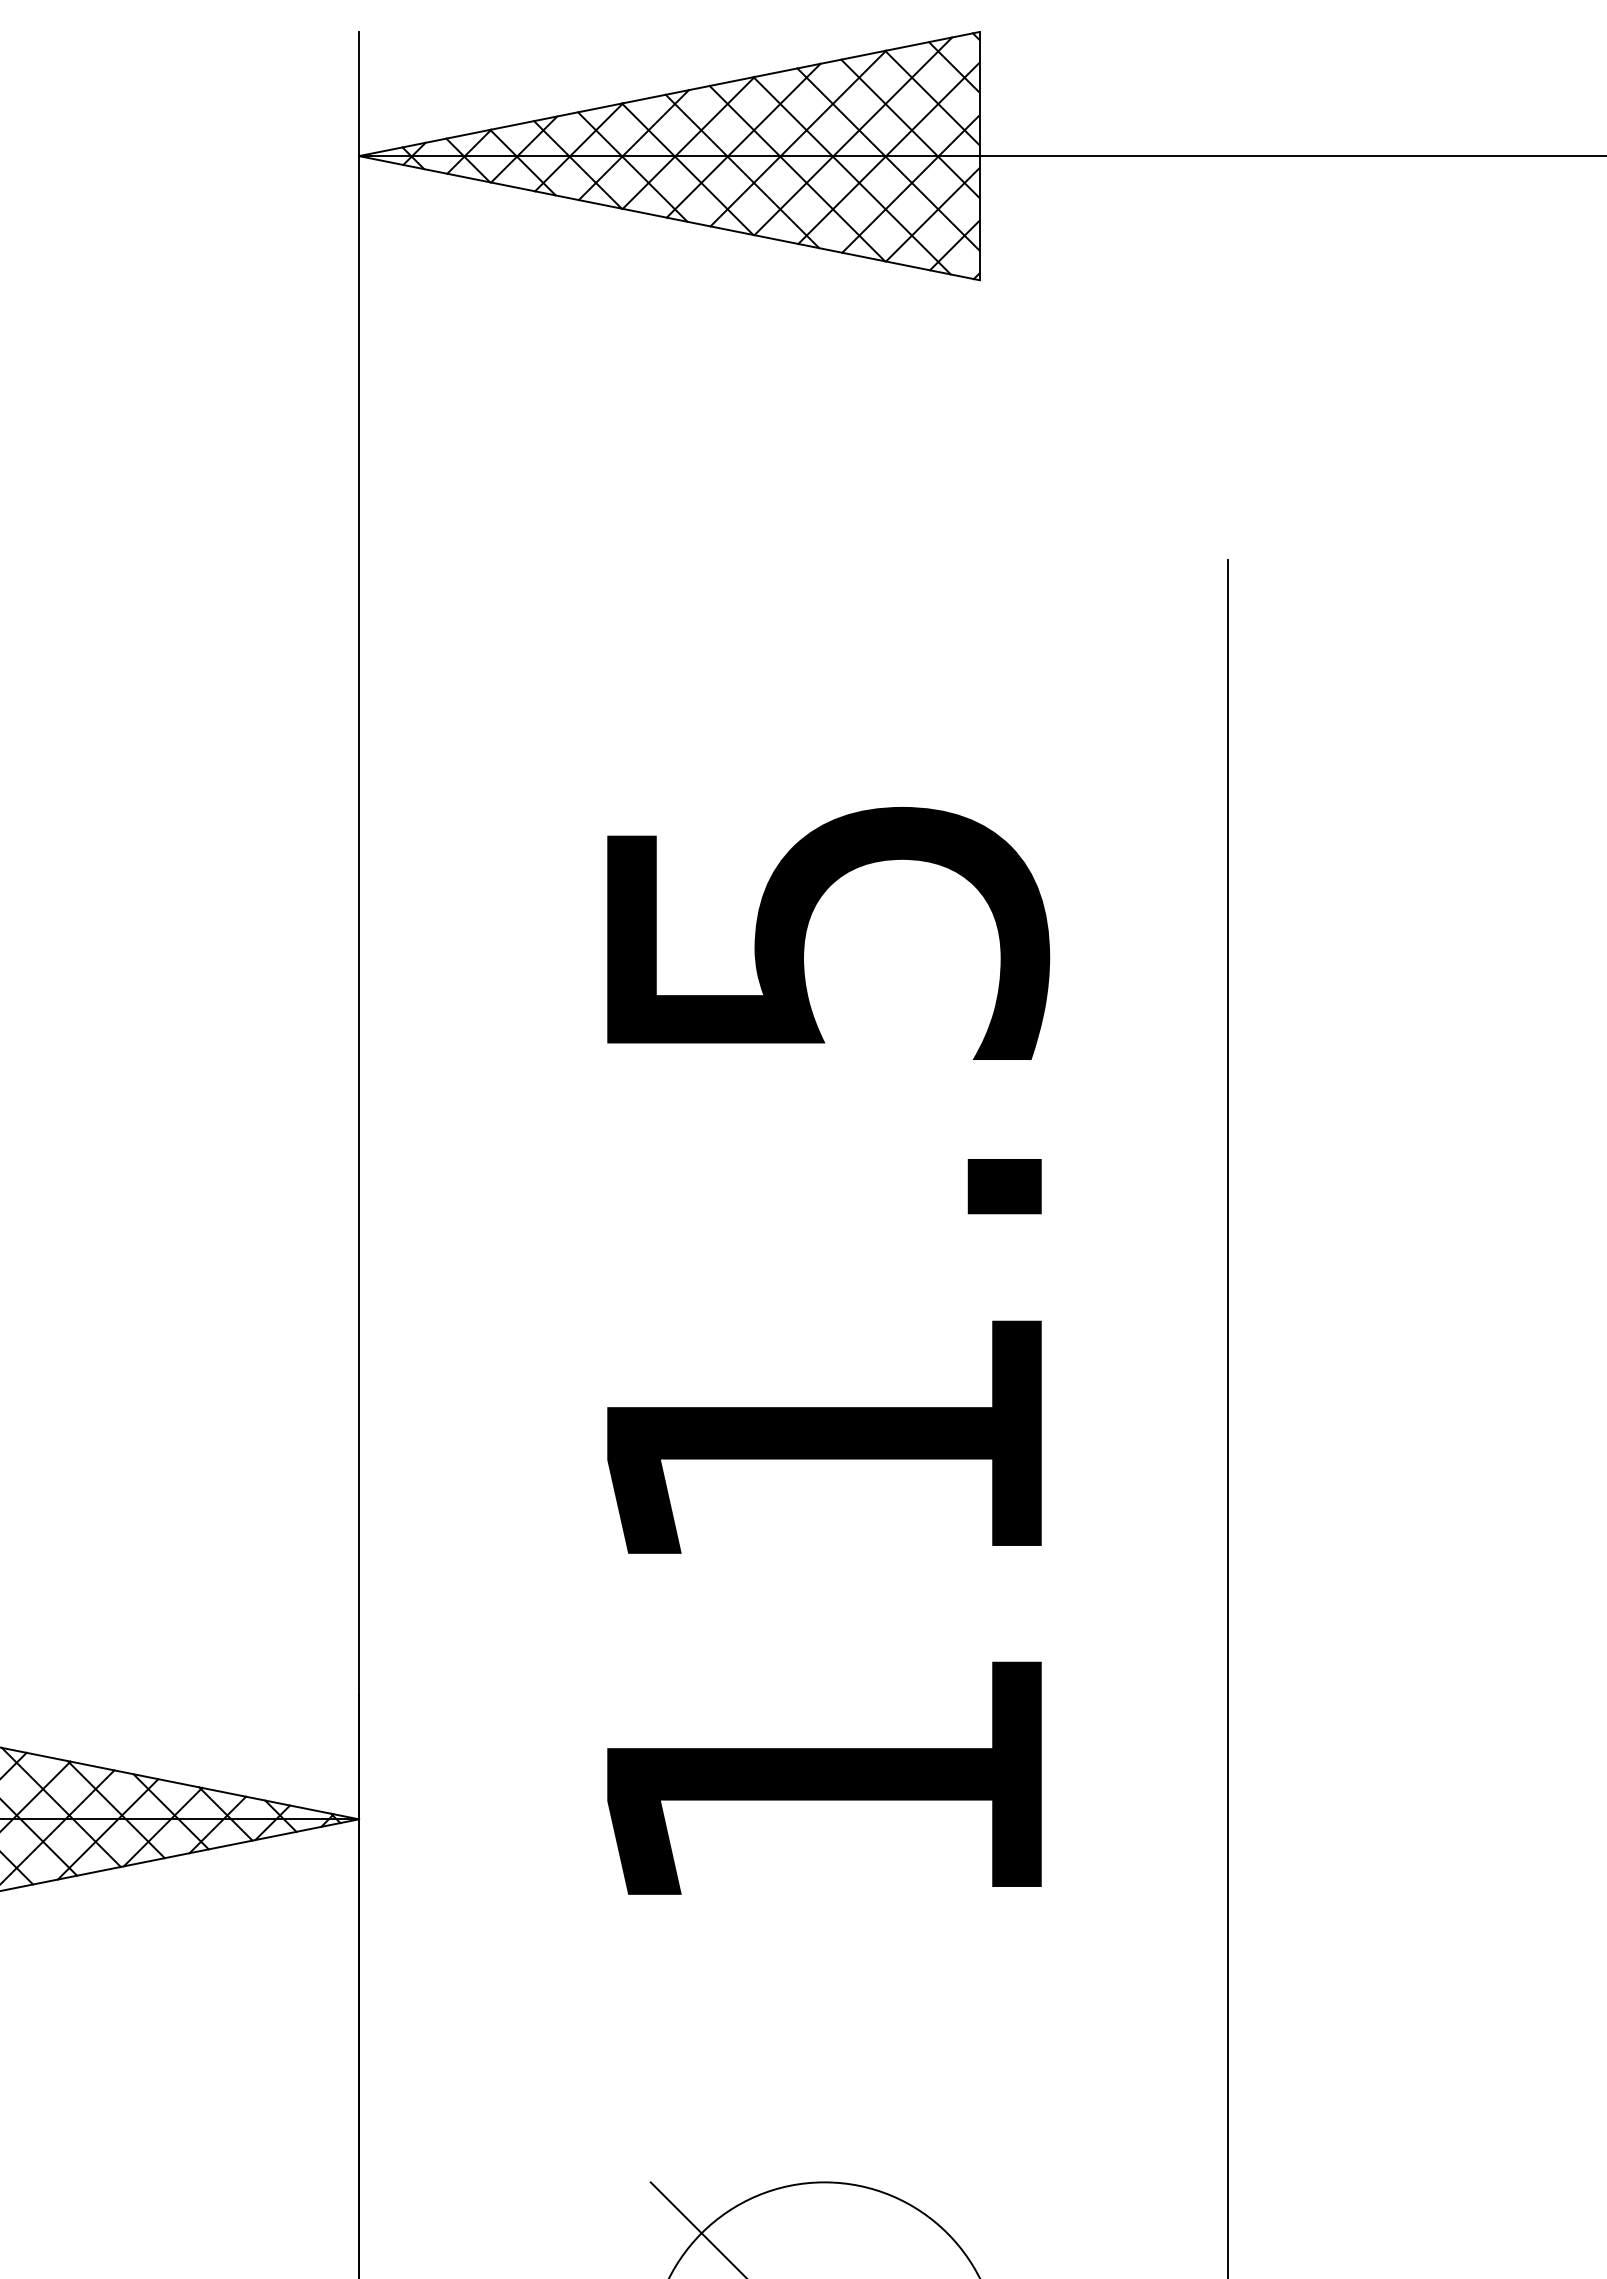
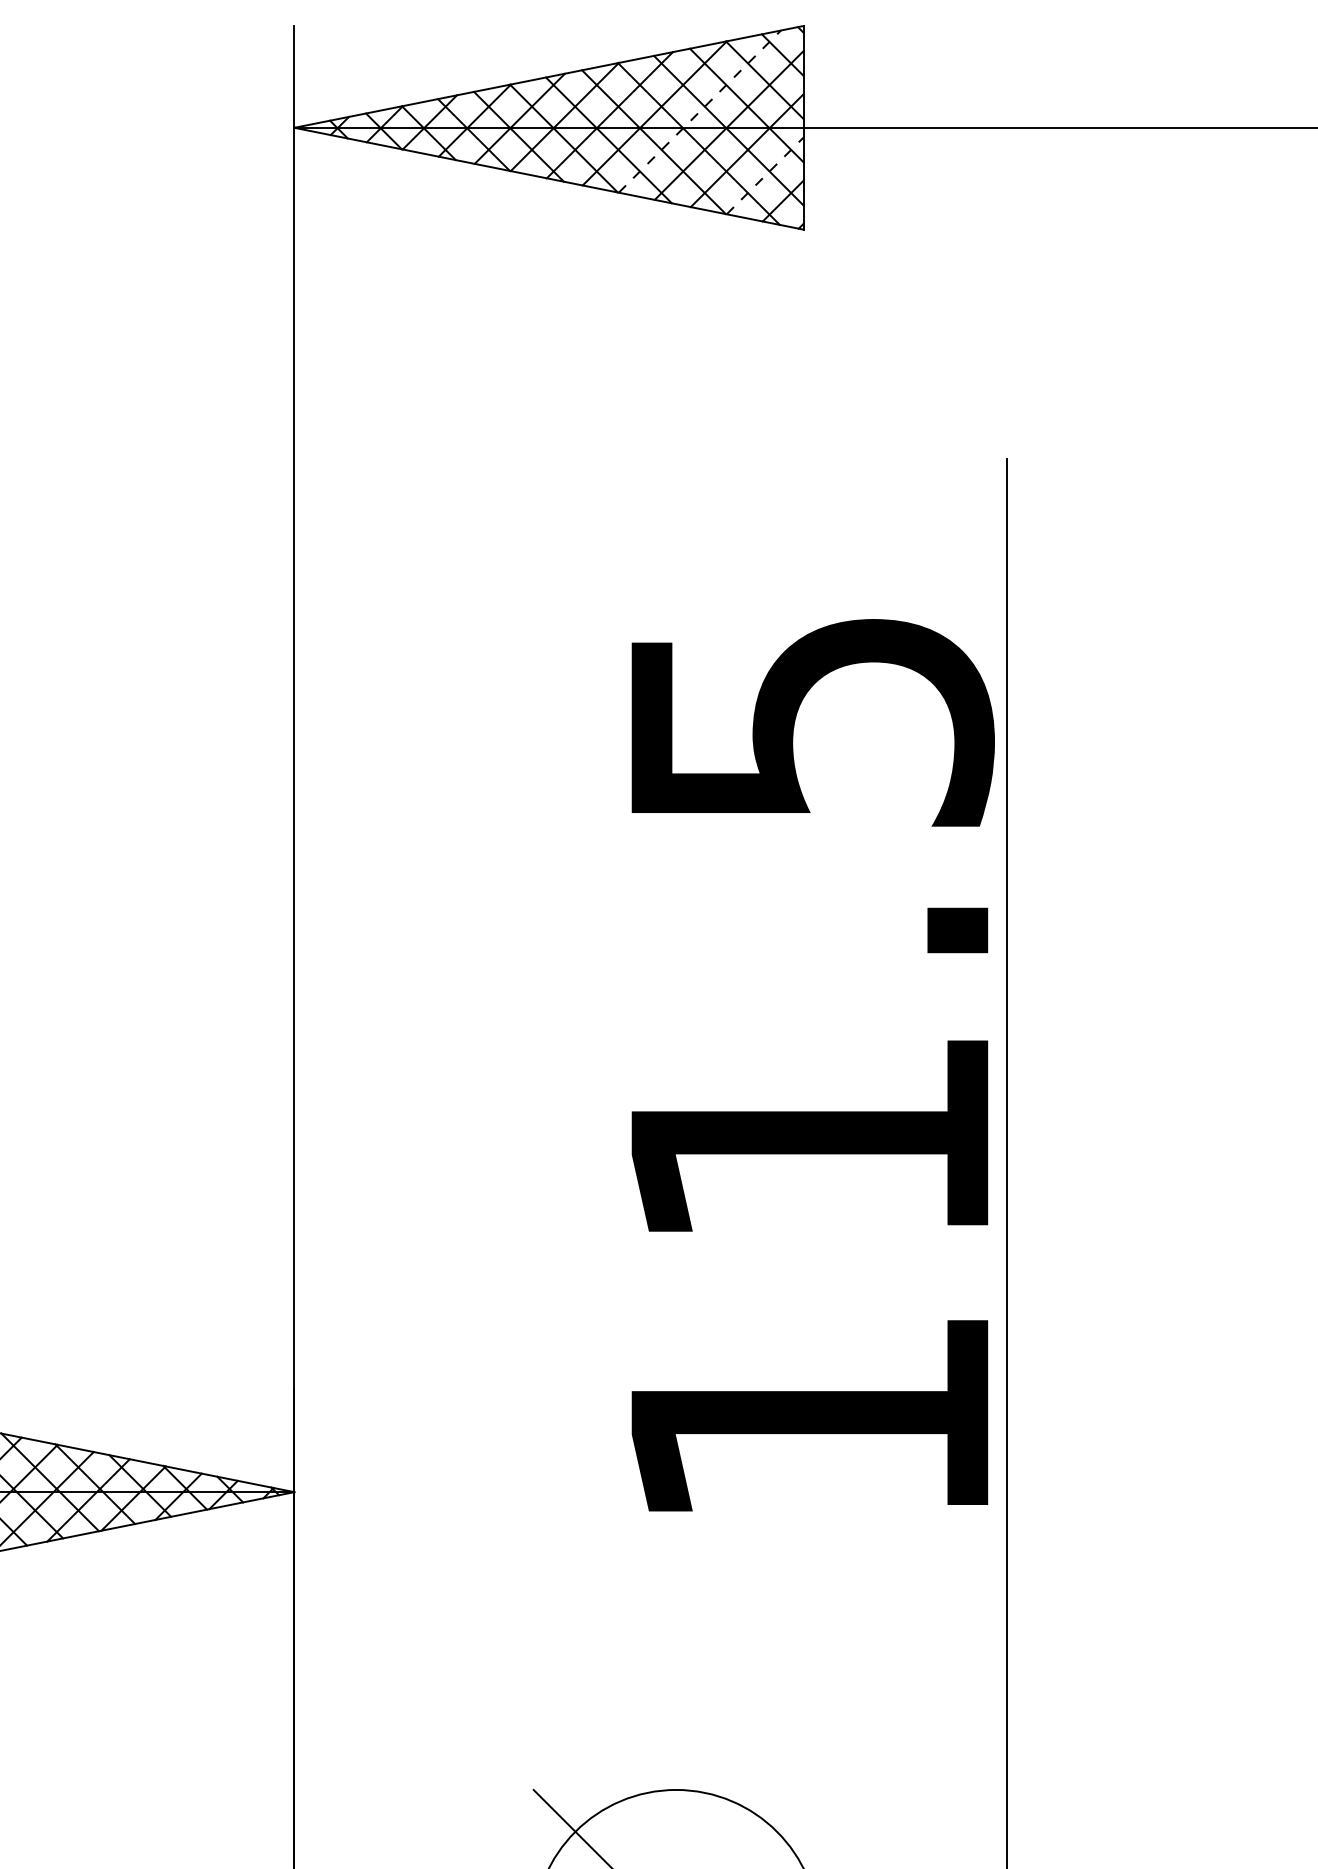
line: (853, 136) -> (700, 111), solid -> dashed
line: (933, 214) -> (765, 175), solid -> dashed
text: (828, 1350) -> (813, 1064), moved

